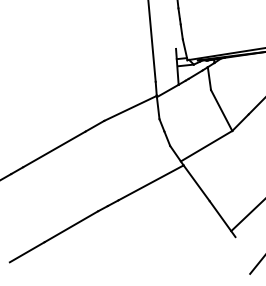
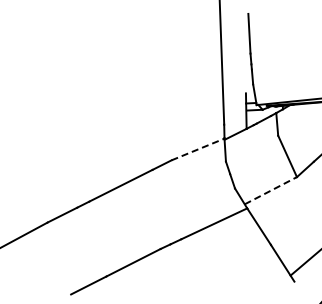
line: (131, 108) -> (198, 149), solid -> dashed
line: (207, 145) -> (271, 190), solid -> dashed

